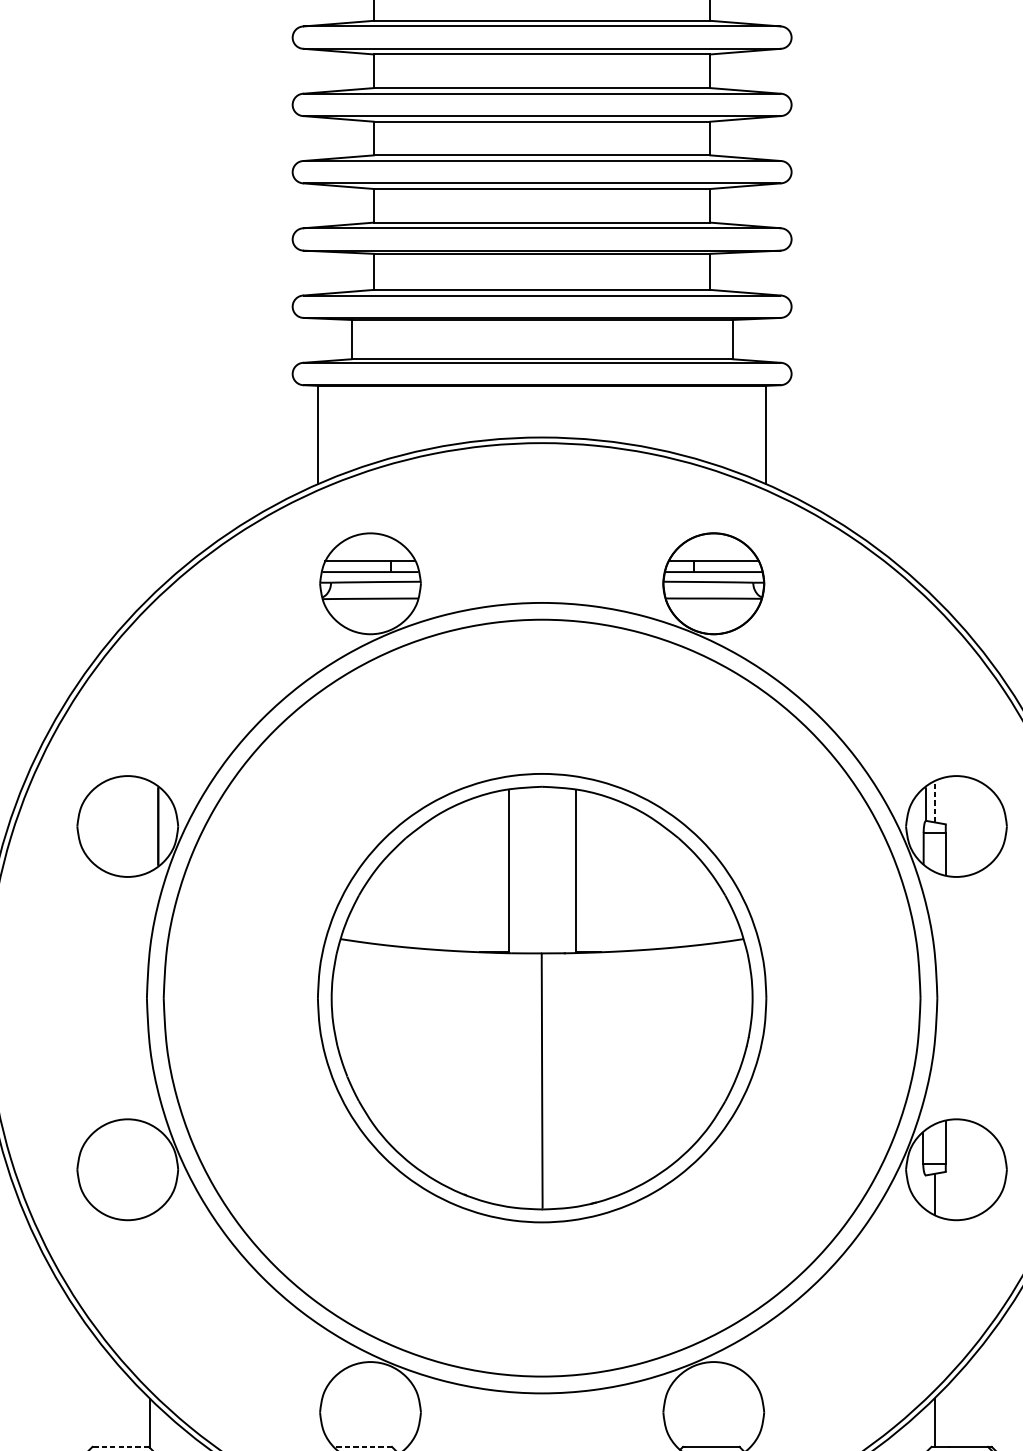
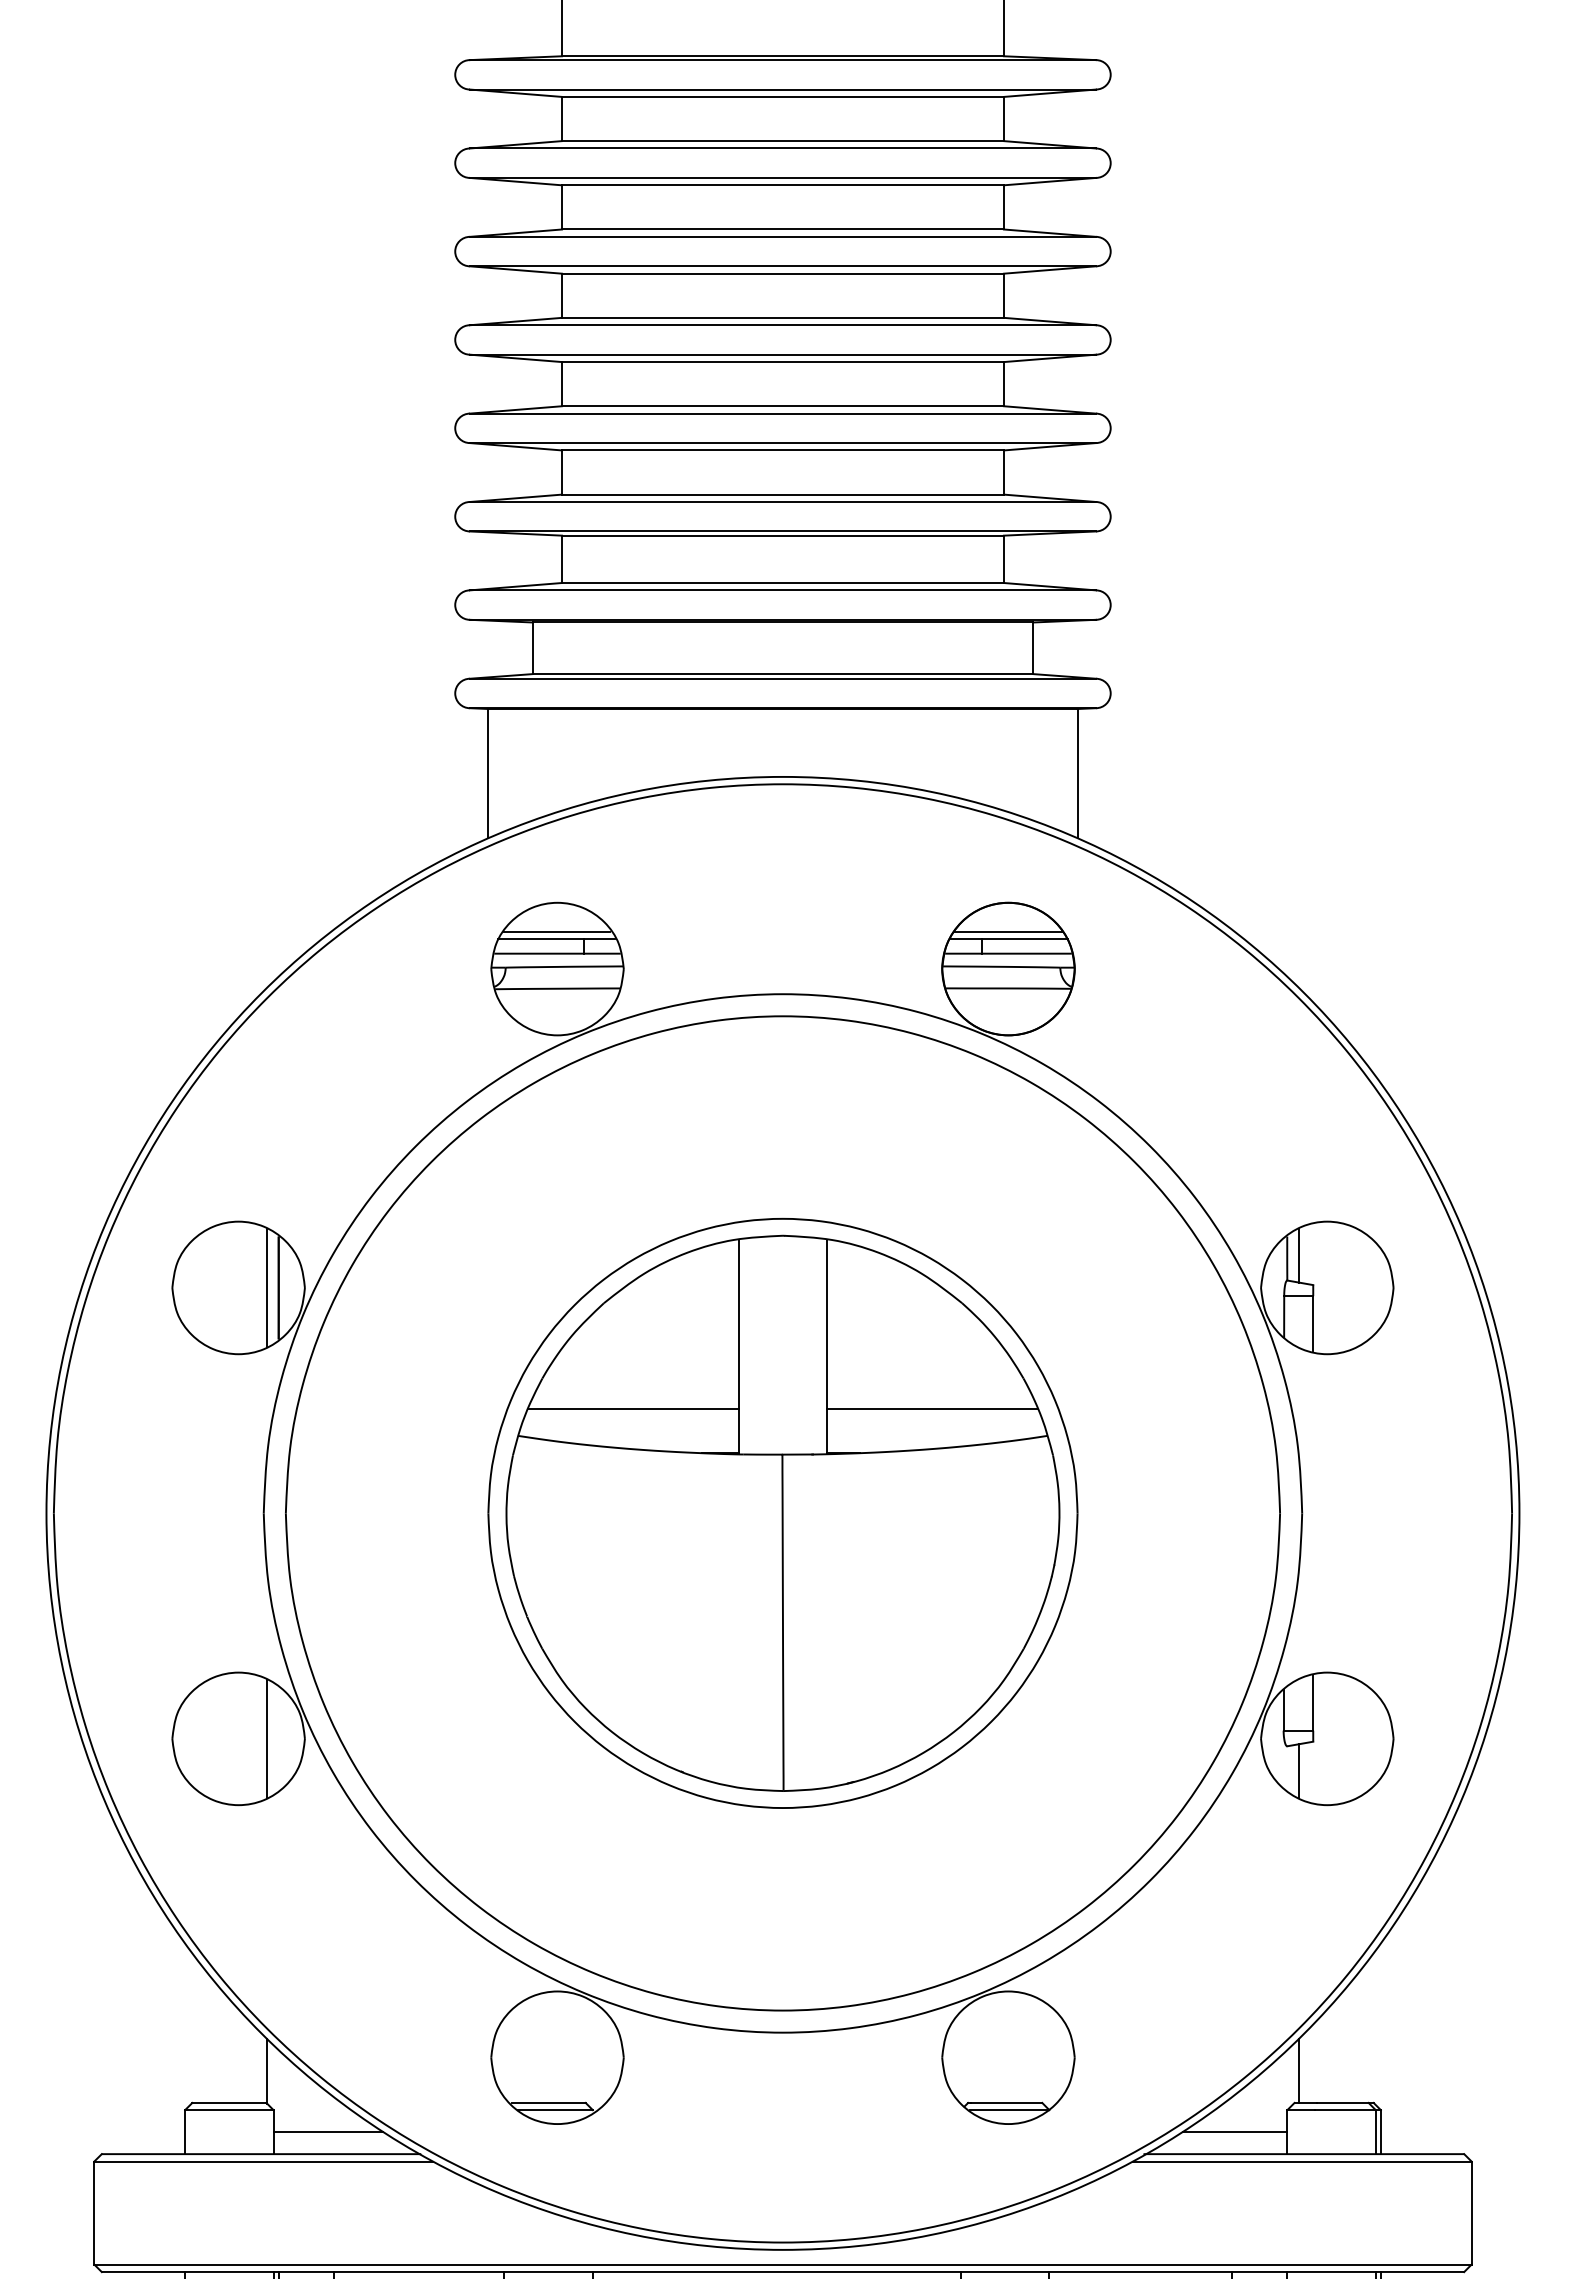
line: (369, 555) -> (556, 931), added
line: (713, 555) -> (1008, 931), added
line: (934, 801) -> (1298, 1255), dashed -> solid
line: (149, 826) -> (267, 1287), added
line: (427, 918) -> (632, 1408), added
line: (655, 918) -> (932, 1408), added
line: (149, 1169) -> (267, 1738), added
line: (120, 1446) -> (228, 2102), dashed -> solid
line: (363, 1446) -> (548, 2102), dashed -> solid

